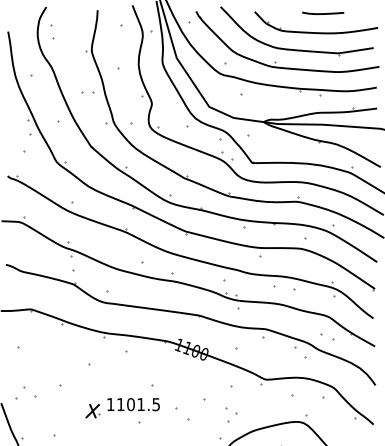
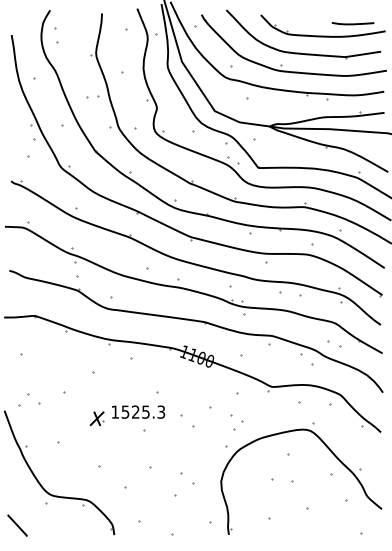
line: (322, 13) -> (352, 23), moved
text: (138, 403) -> (143, 411), 1101.5 -> 1525.3

